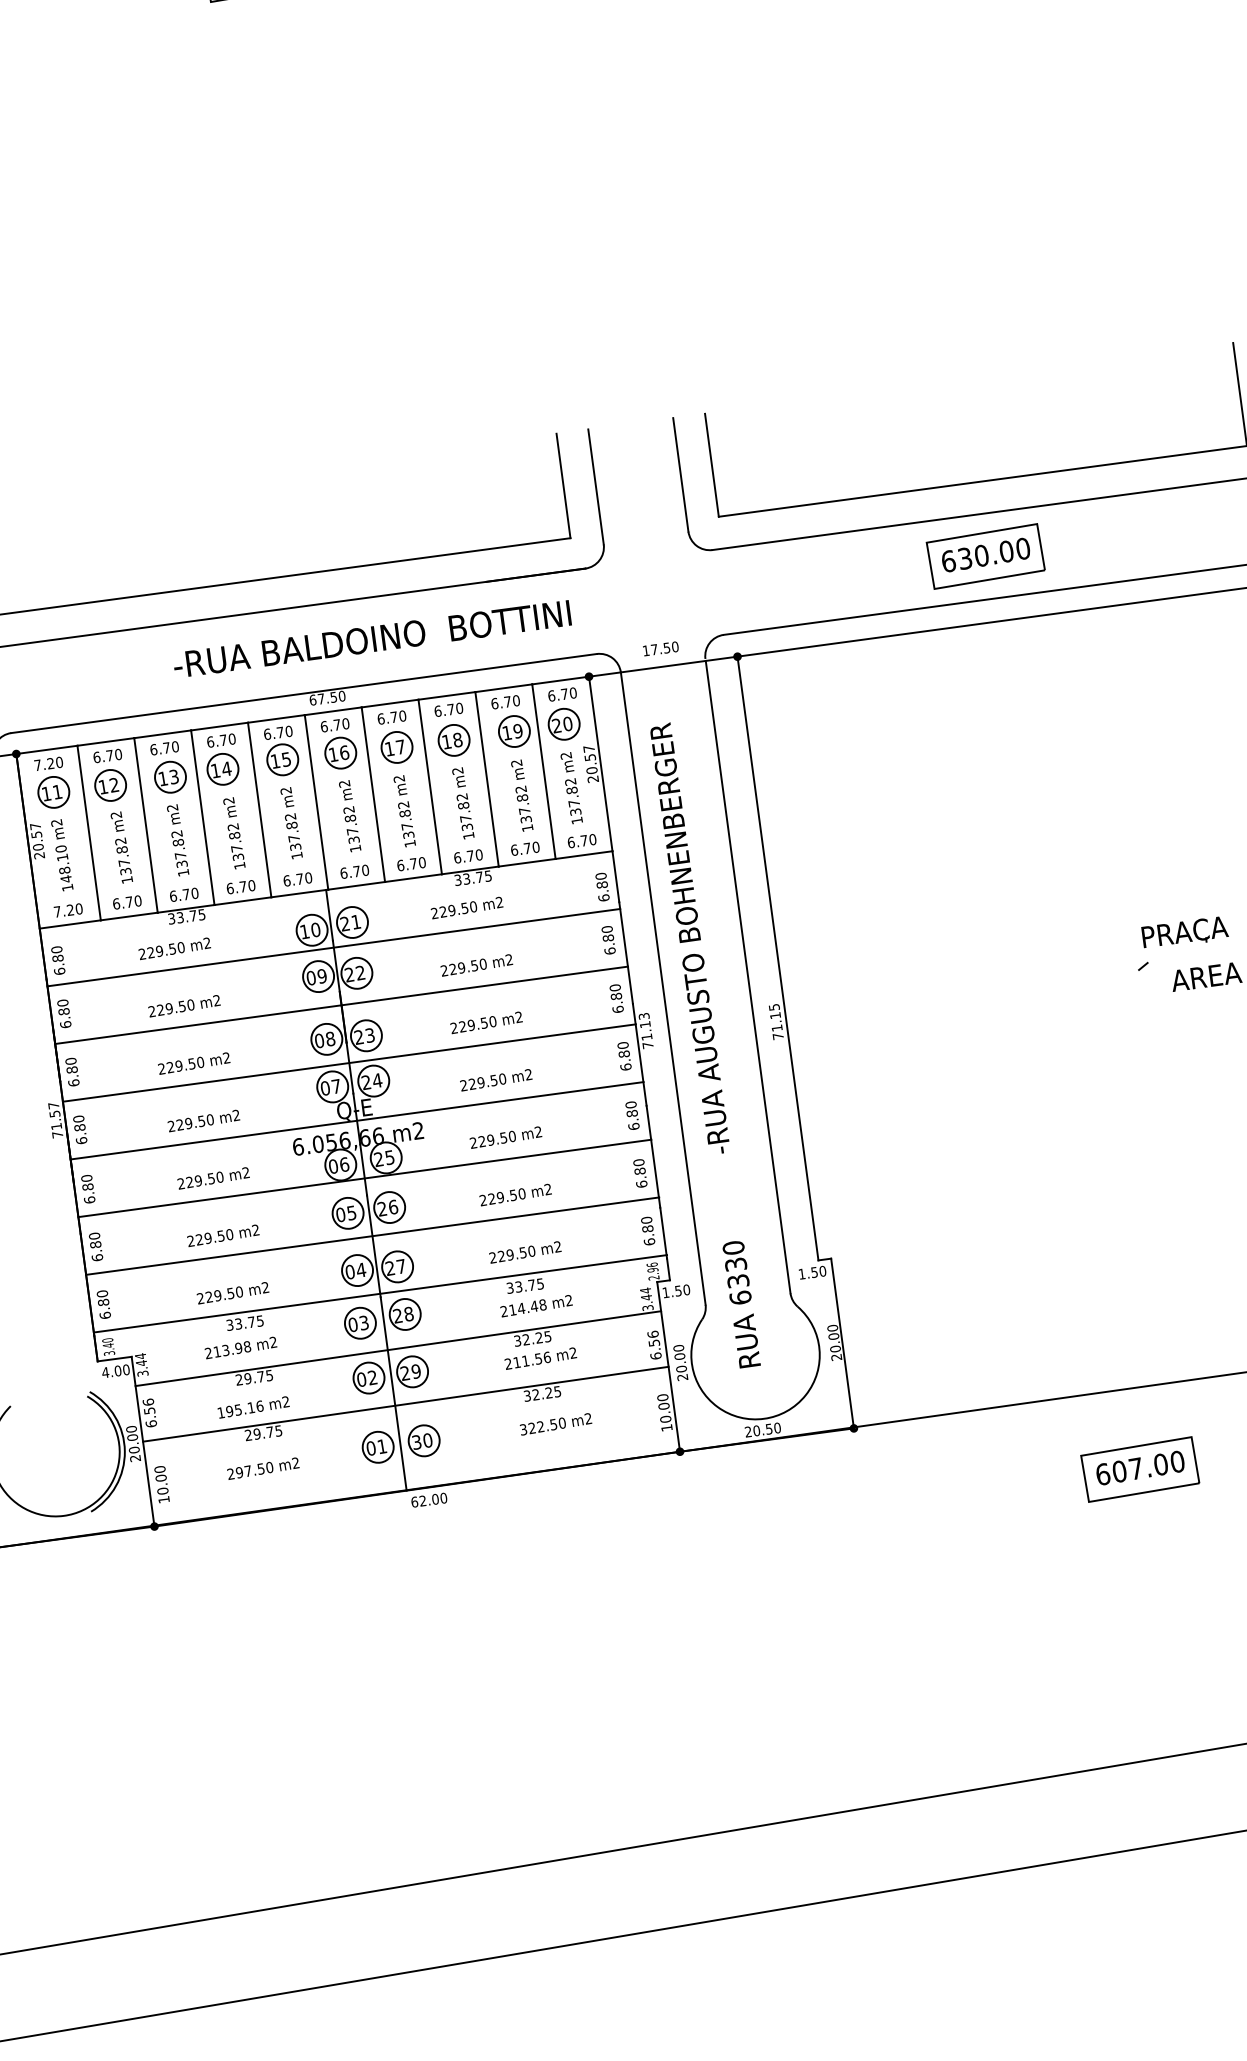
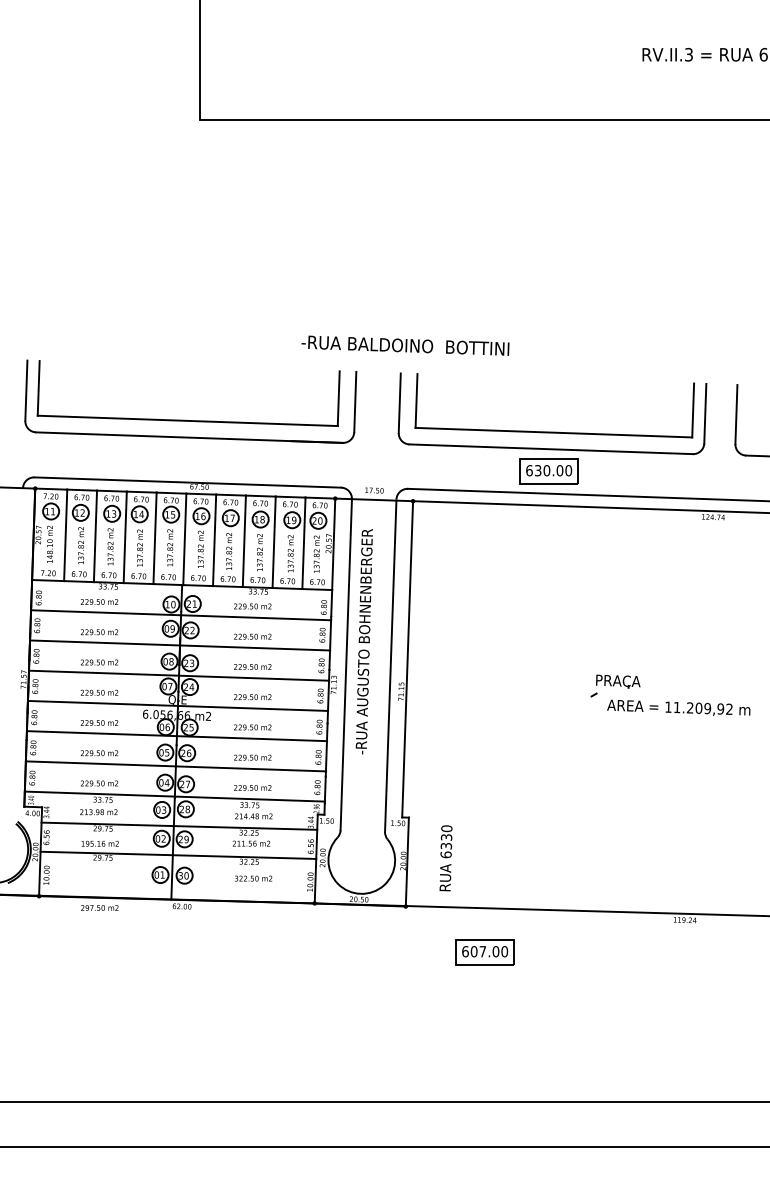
text: (372, 638) -> (405, 345), moved
text: (740, 1304) -> (445, 858), moved
text: (262, 1467) -> (99, 907), moved
part: (1139, 1469) -> (484, 952), moved

